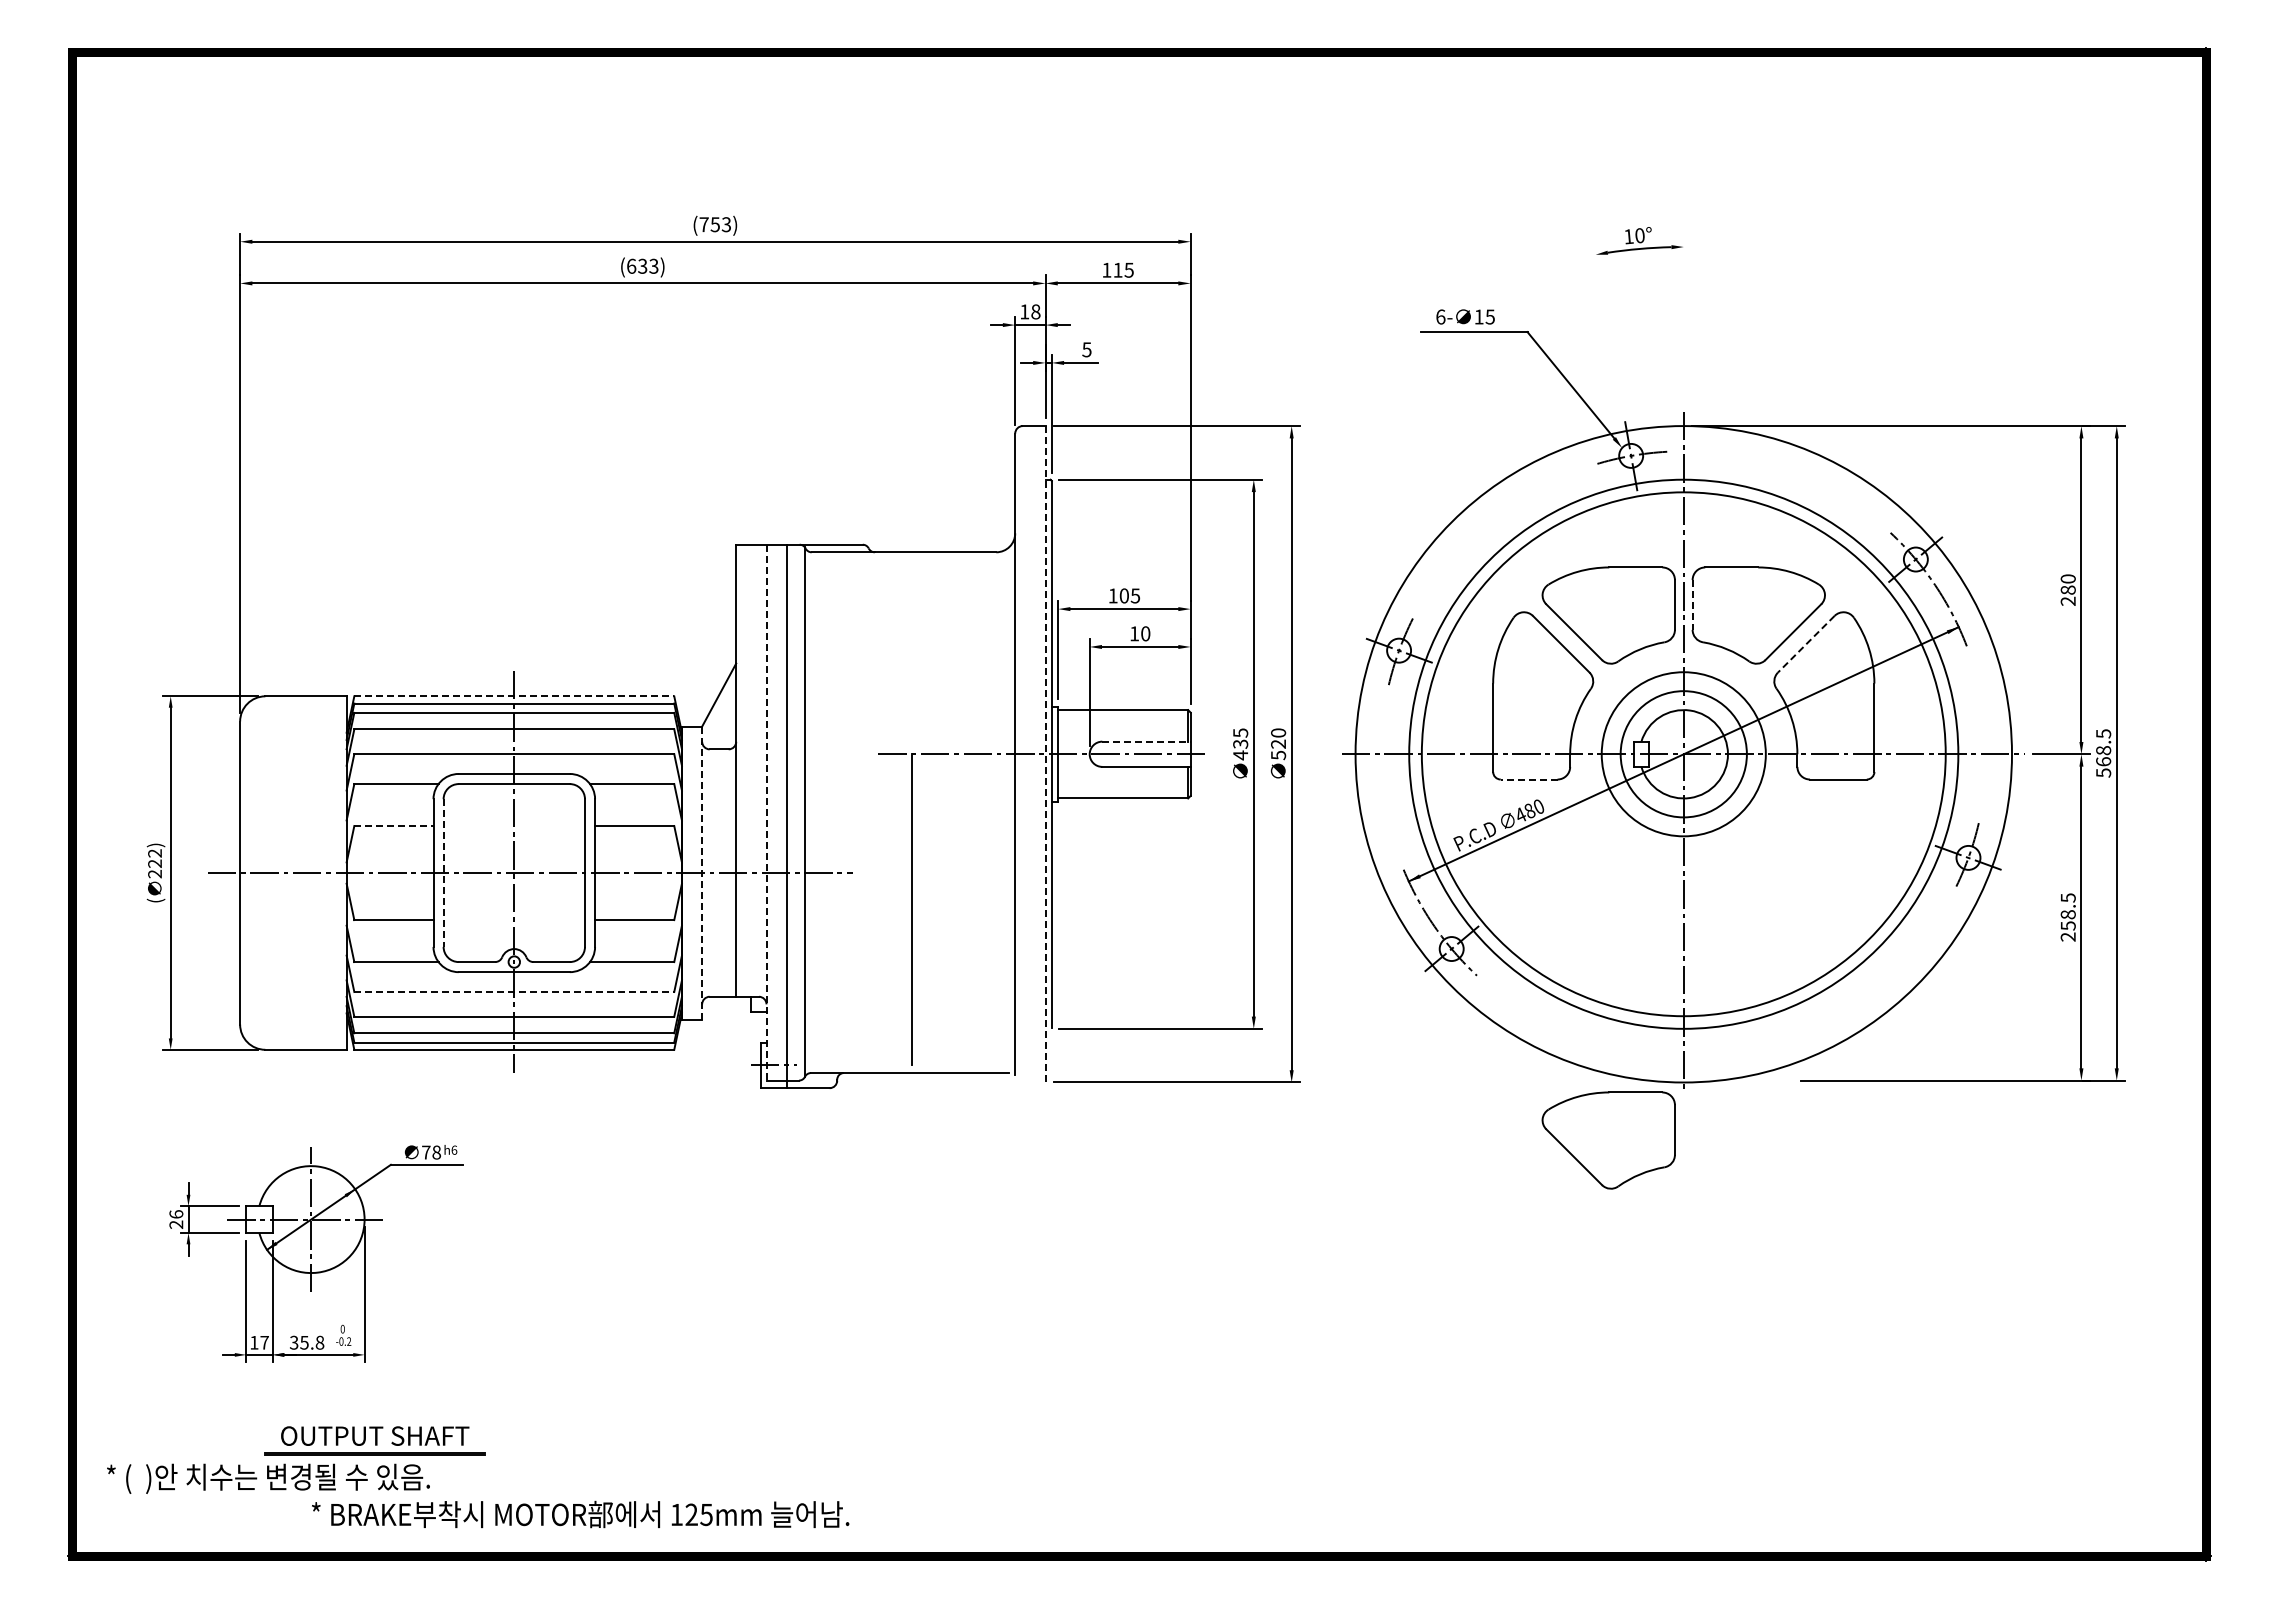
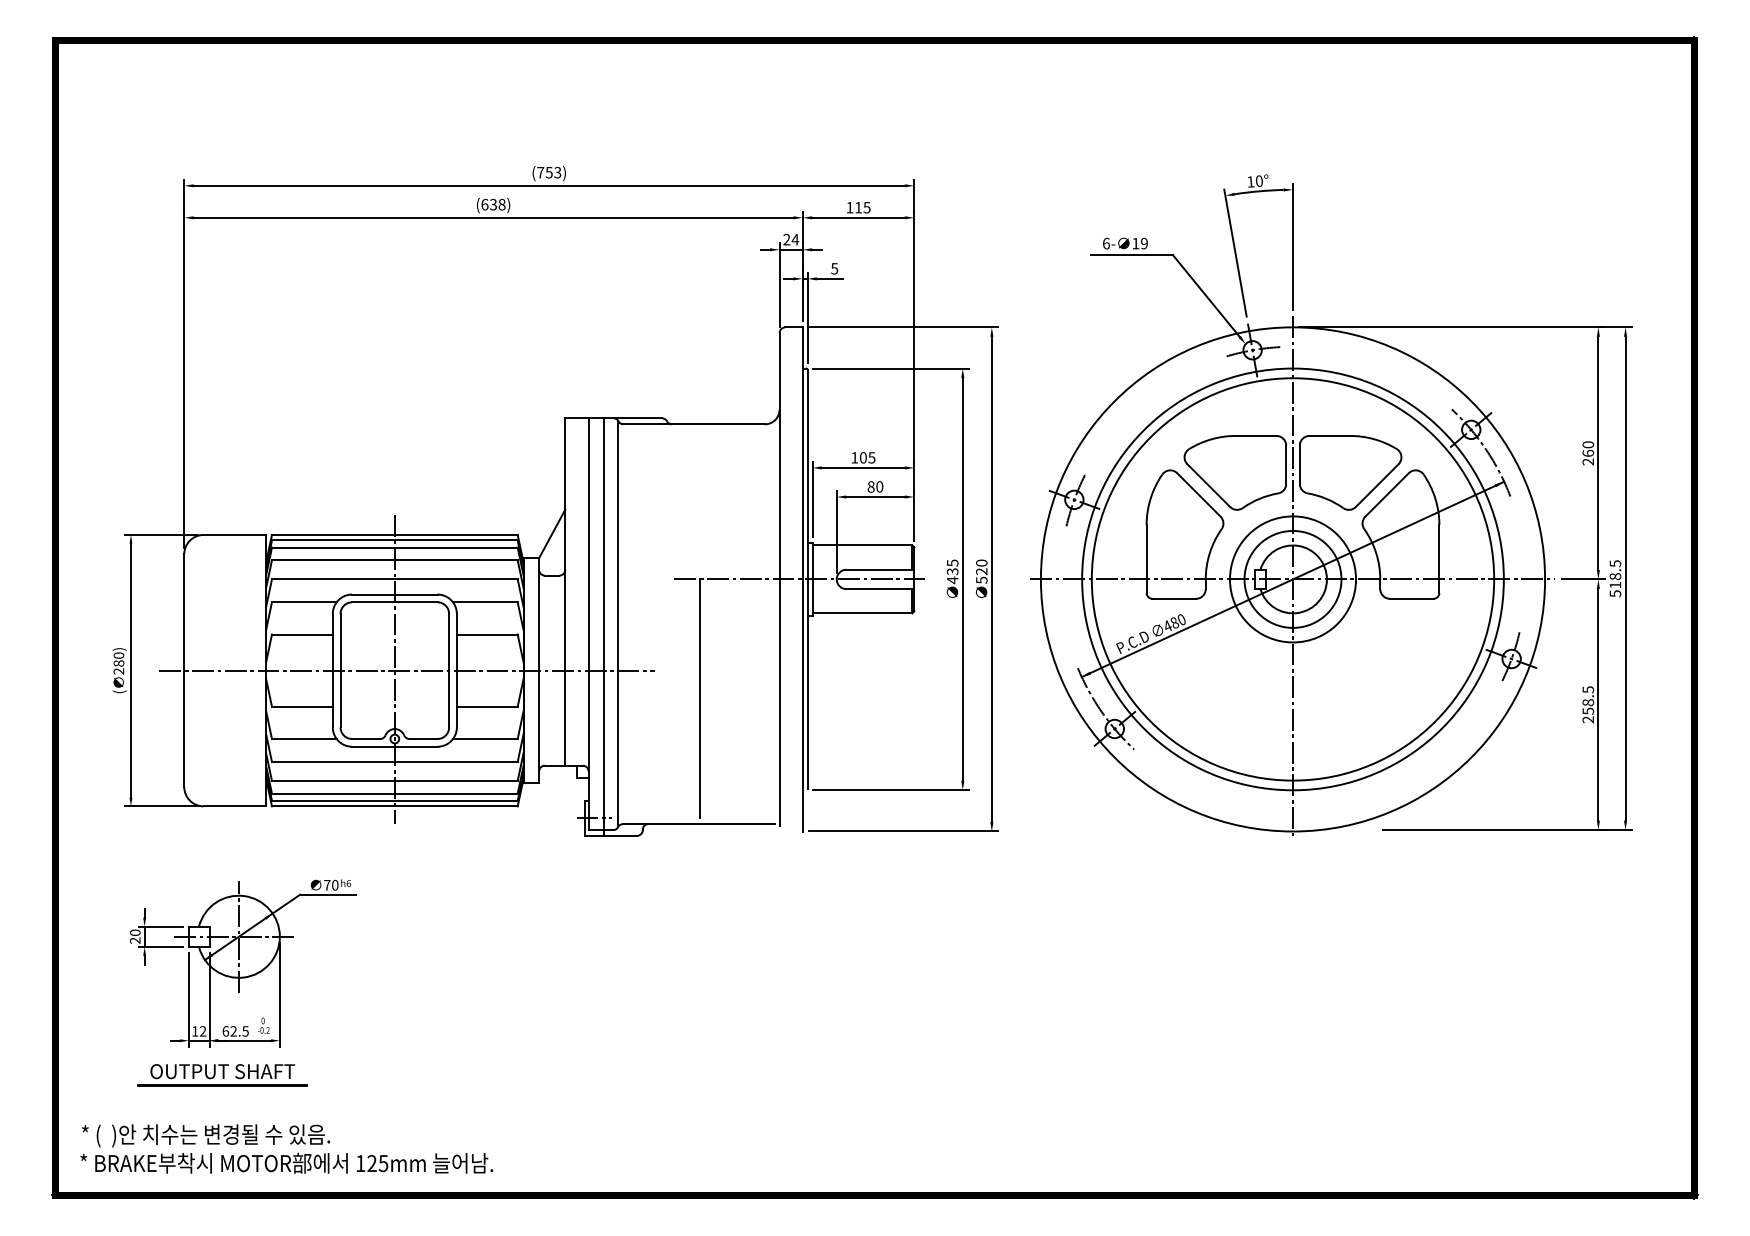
text: (653, 265) -> (501, 204), (633) -> (638)
text: (1030, 311) -> (791, 239), 18 -> 24
text: (1489, 316) -> (1143, 243), 15 -> 19
line: (1683, 320) -> (1292, 246), added
line: (1608, 329) -> (1235, 253), added
text: (2067, 589) -> (1587, 452), 280 -> 260
line: (1692, 604) -> (1299, 464), dashed -> solid
text: (1134, 633) -> (871, 486), 10 -> 80
line: (1805, 644) -> (1386, 495), dashed -> solid
line: (514, 696) -> (395, 535), dashed -> solid
line: (1147, 741) -> (881, 569), dashed -> solid
line: (1045, 754) -> (802, 579), dashed -> solid
text: (2103, 761) -> (1615, 584), 568.5 -> 518.5
line: (1528, 779) -> (1173, 598), dashed -> solid
line: (766, 812) -> (588, 624), dashed -> solid
line: (393, 826) -> (302, 634), dashed -> solid
text: (155, 858) -> (119, 659), 222) -> 280)
line: (702, 872) -> (539, 670), dashed -> solid
line: (443, 873) -> (340, 670), dashed -> solid
line: (514, 992) -> (395, 762), dashed -> solid
part: (1608, 1140) -> (1235, 876), removed
text: (436, 1152) -> (335, 885), 78 -> 70
text: (176, 1214) -> (135, 932), 26 -> 20
text: (264, 1342) -> (203, 1031), 17 -> 12
text: (307, 1342) -> (236, 1031), 35.8 -> 62.5
part: (374, 1440) -> (222, 1074), moved
text: (580, 1514) -> (286, 1163), moved

